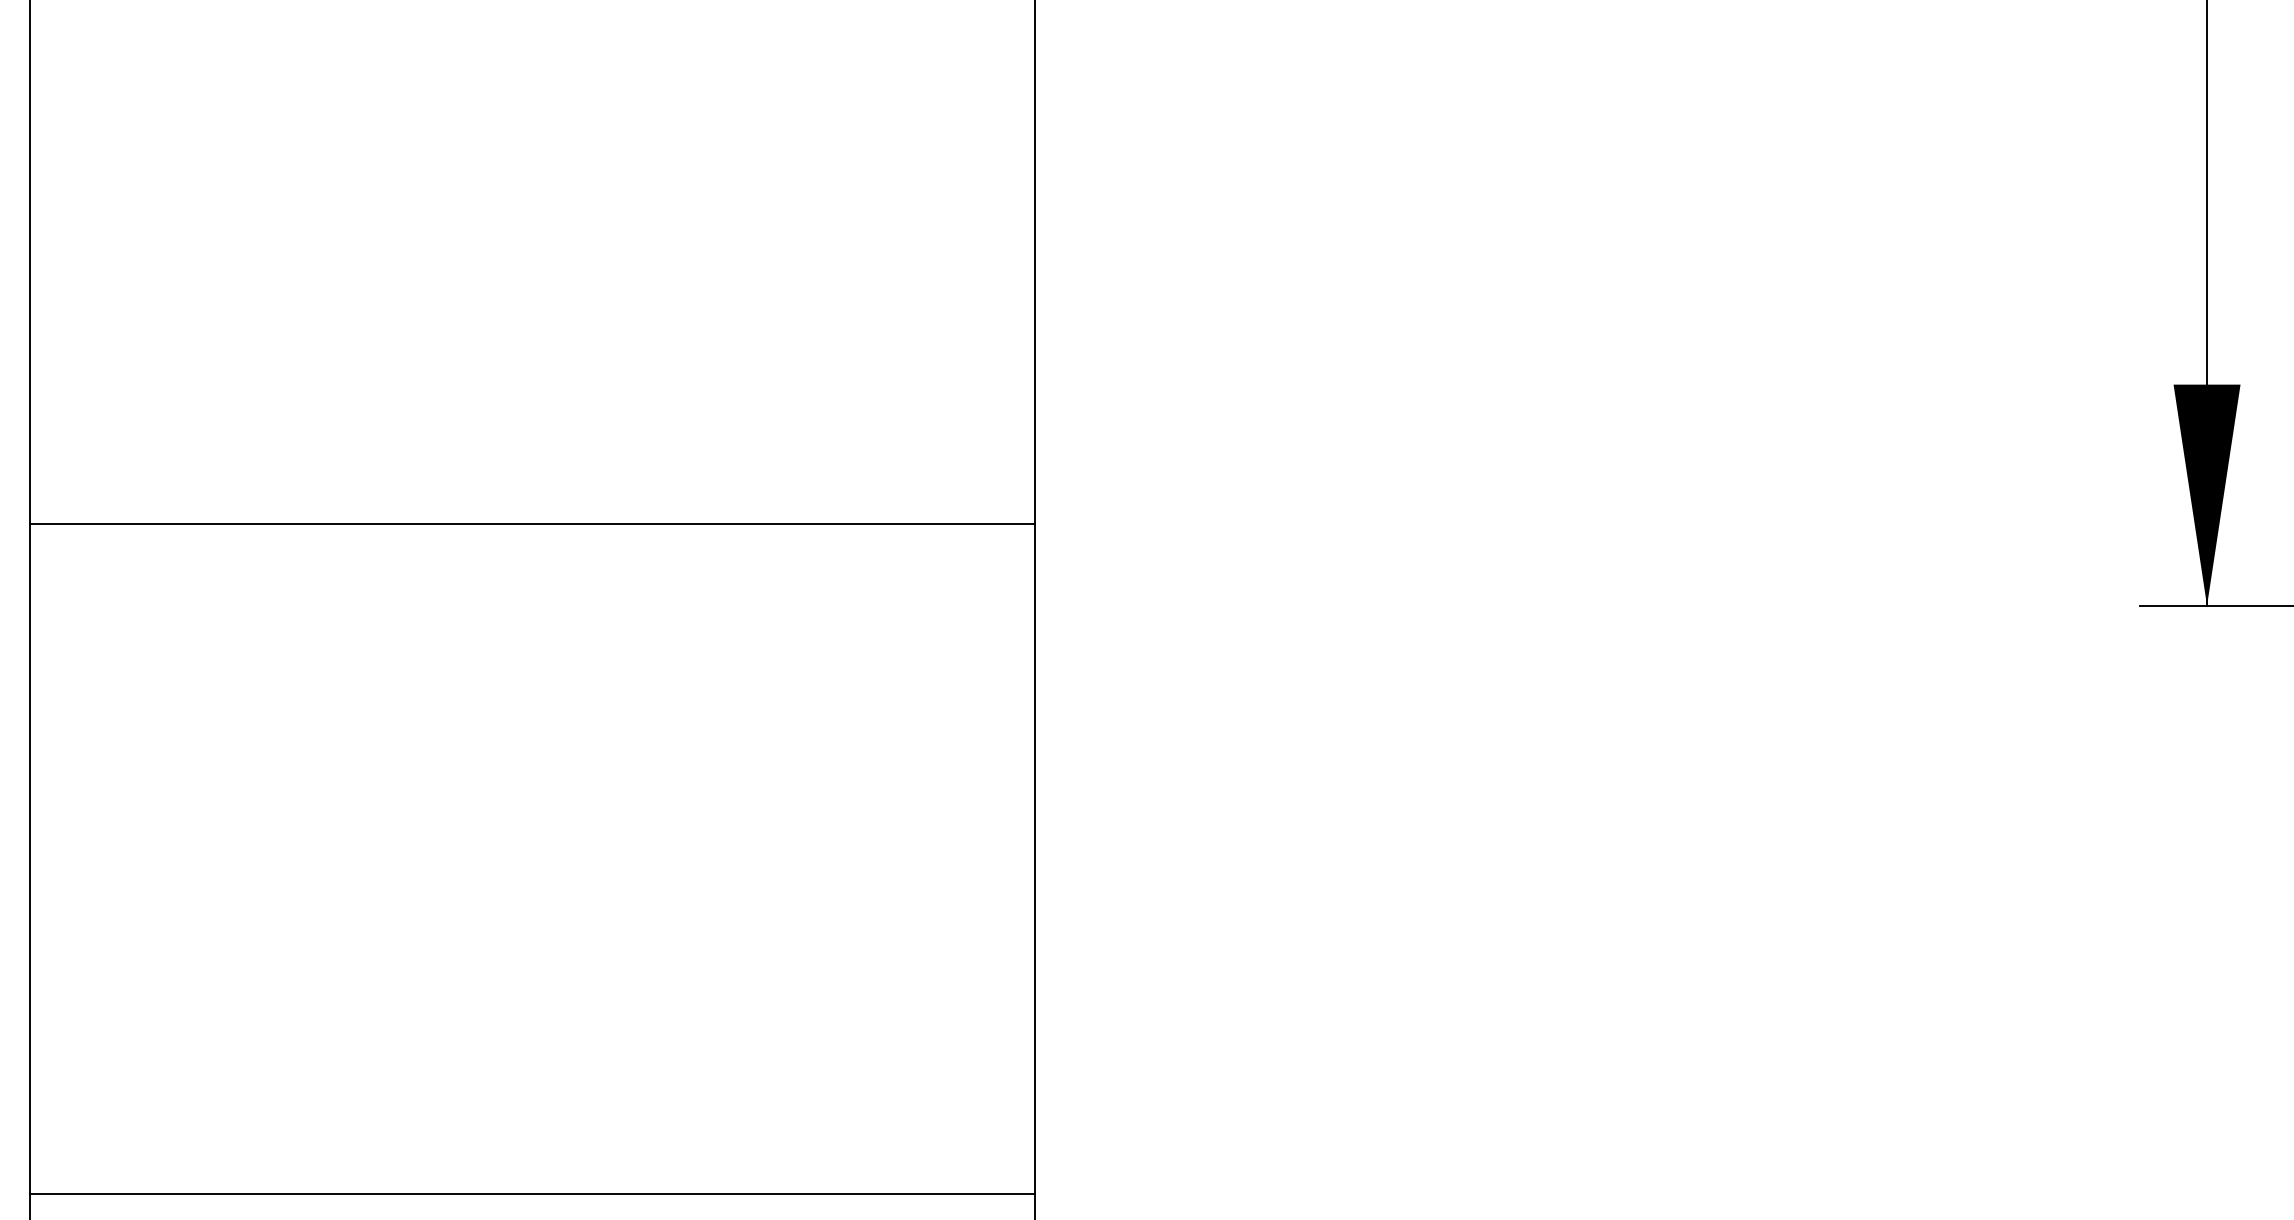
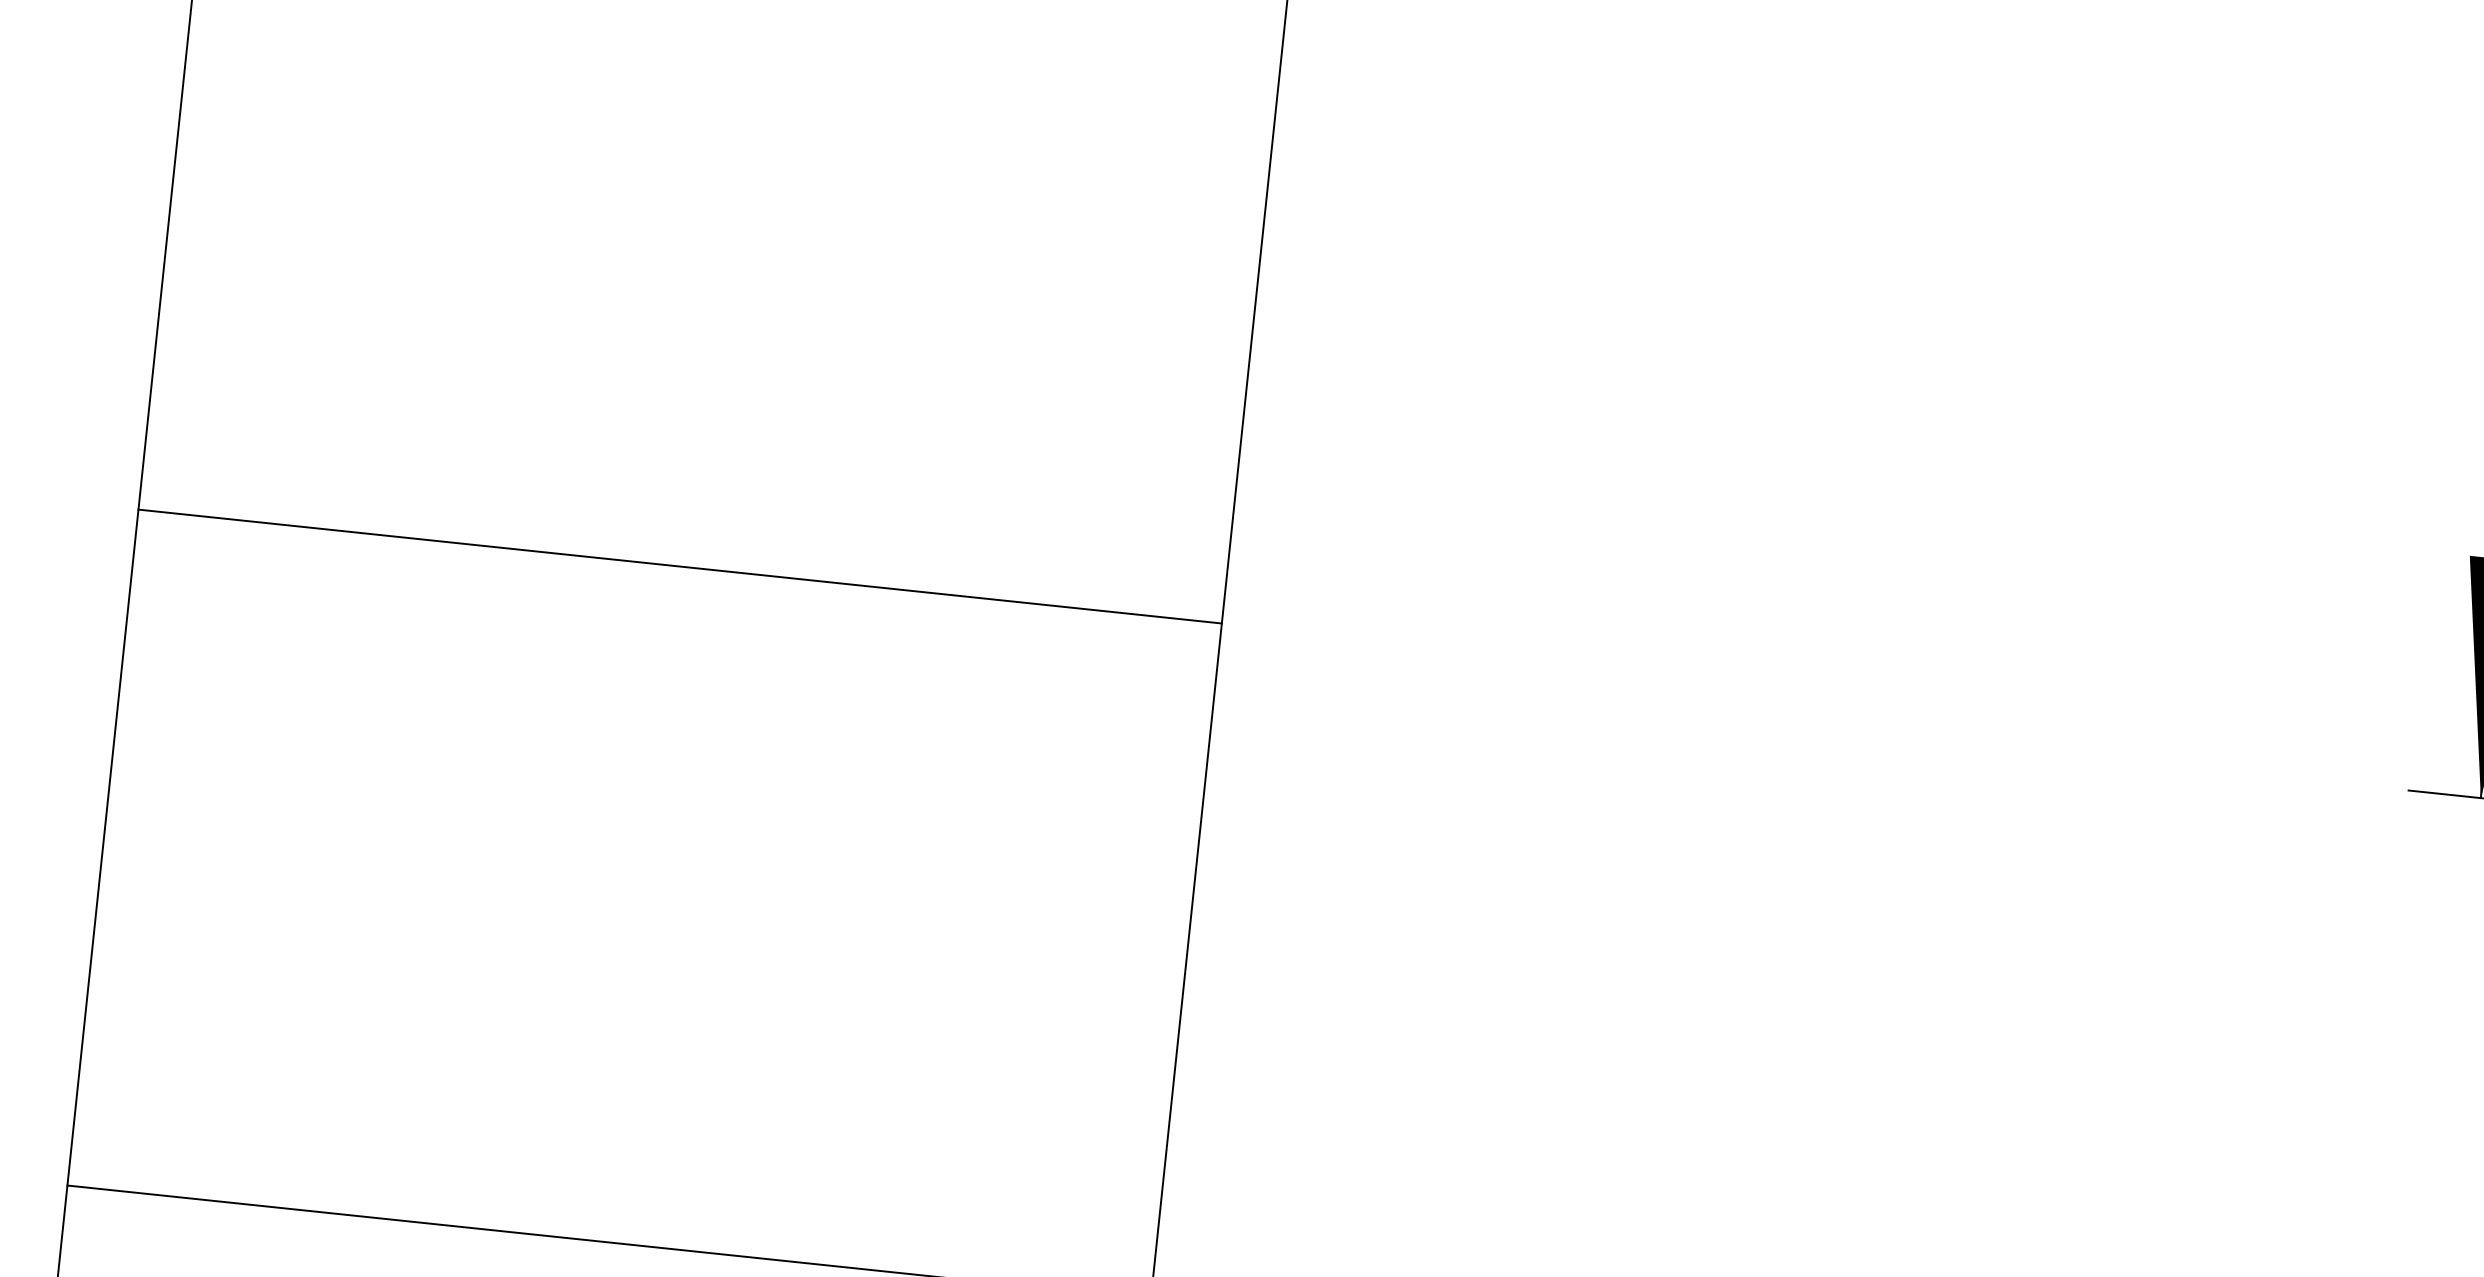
line: (532, 524) -> (679, 567), moved

